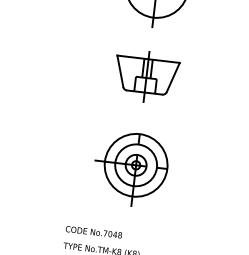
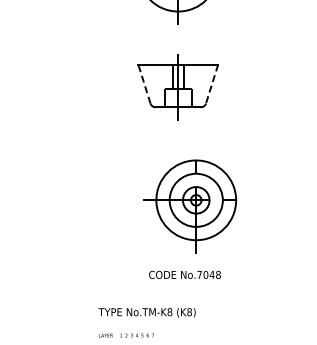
line: (120, 70) -> (144, 83), solid -> dashed
line: (172, 77) -> (211, 84), solid -> dashed
part: (130, 169) -> (189, 206), moved
text: (93, 231) -> (184, 274), moved

